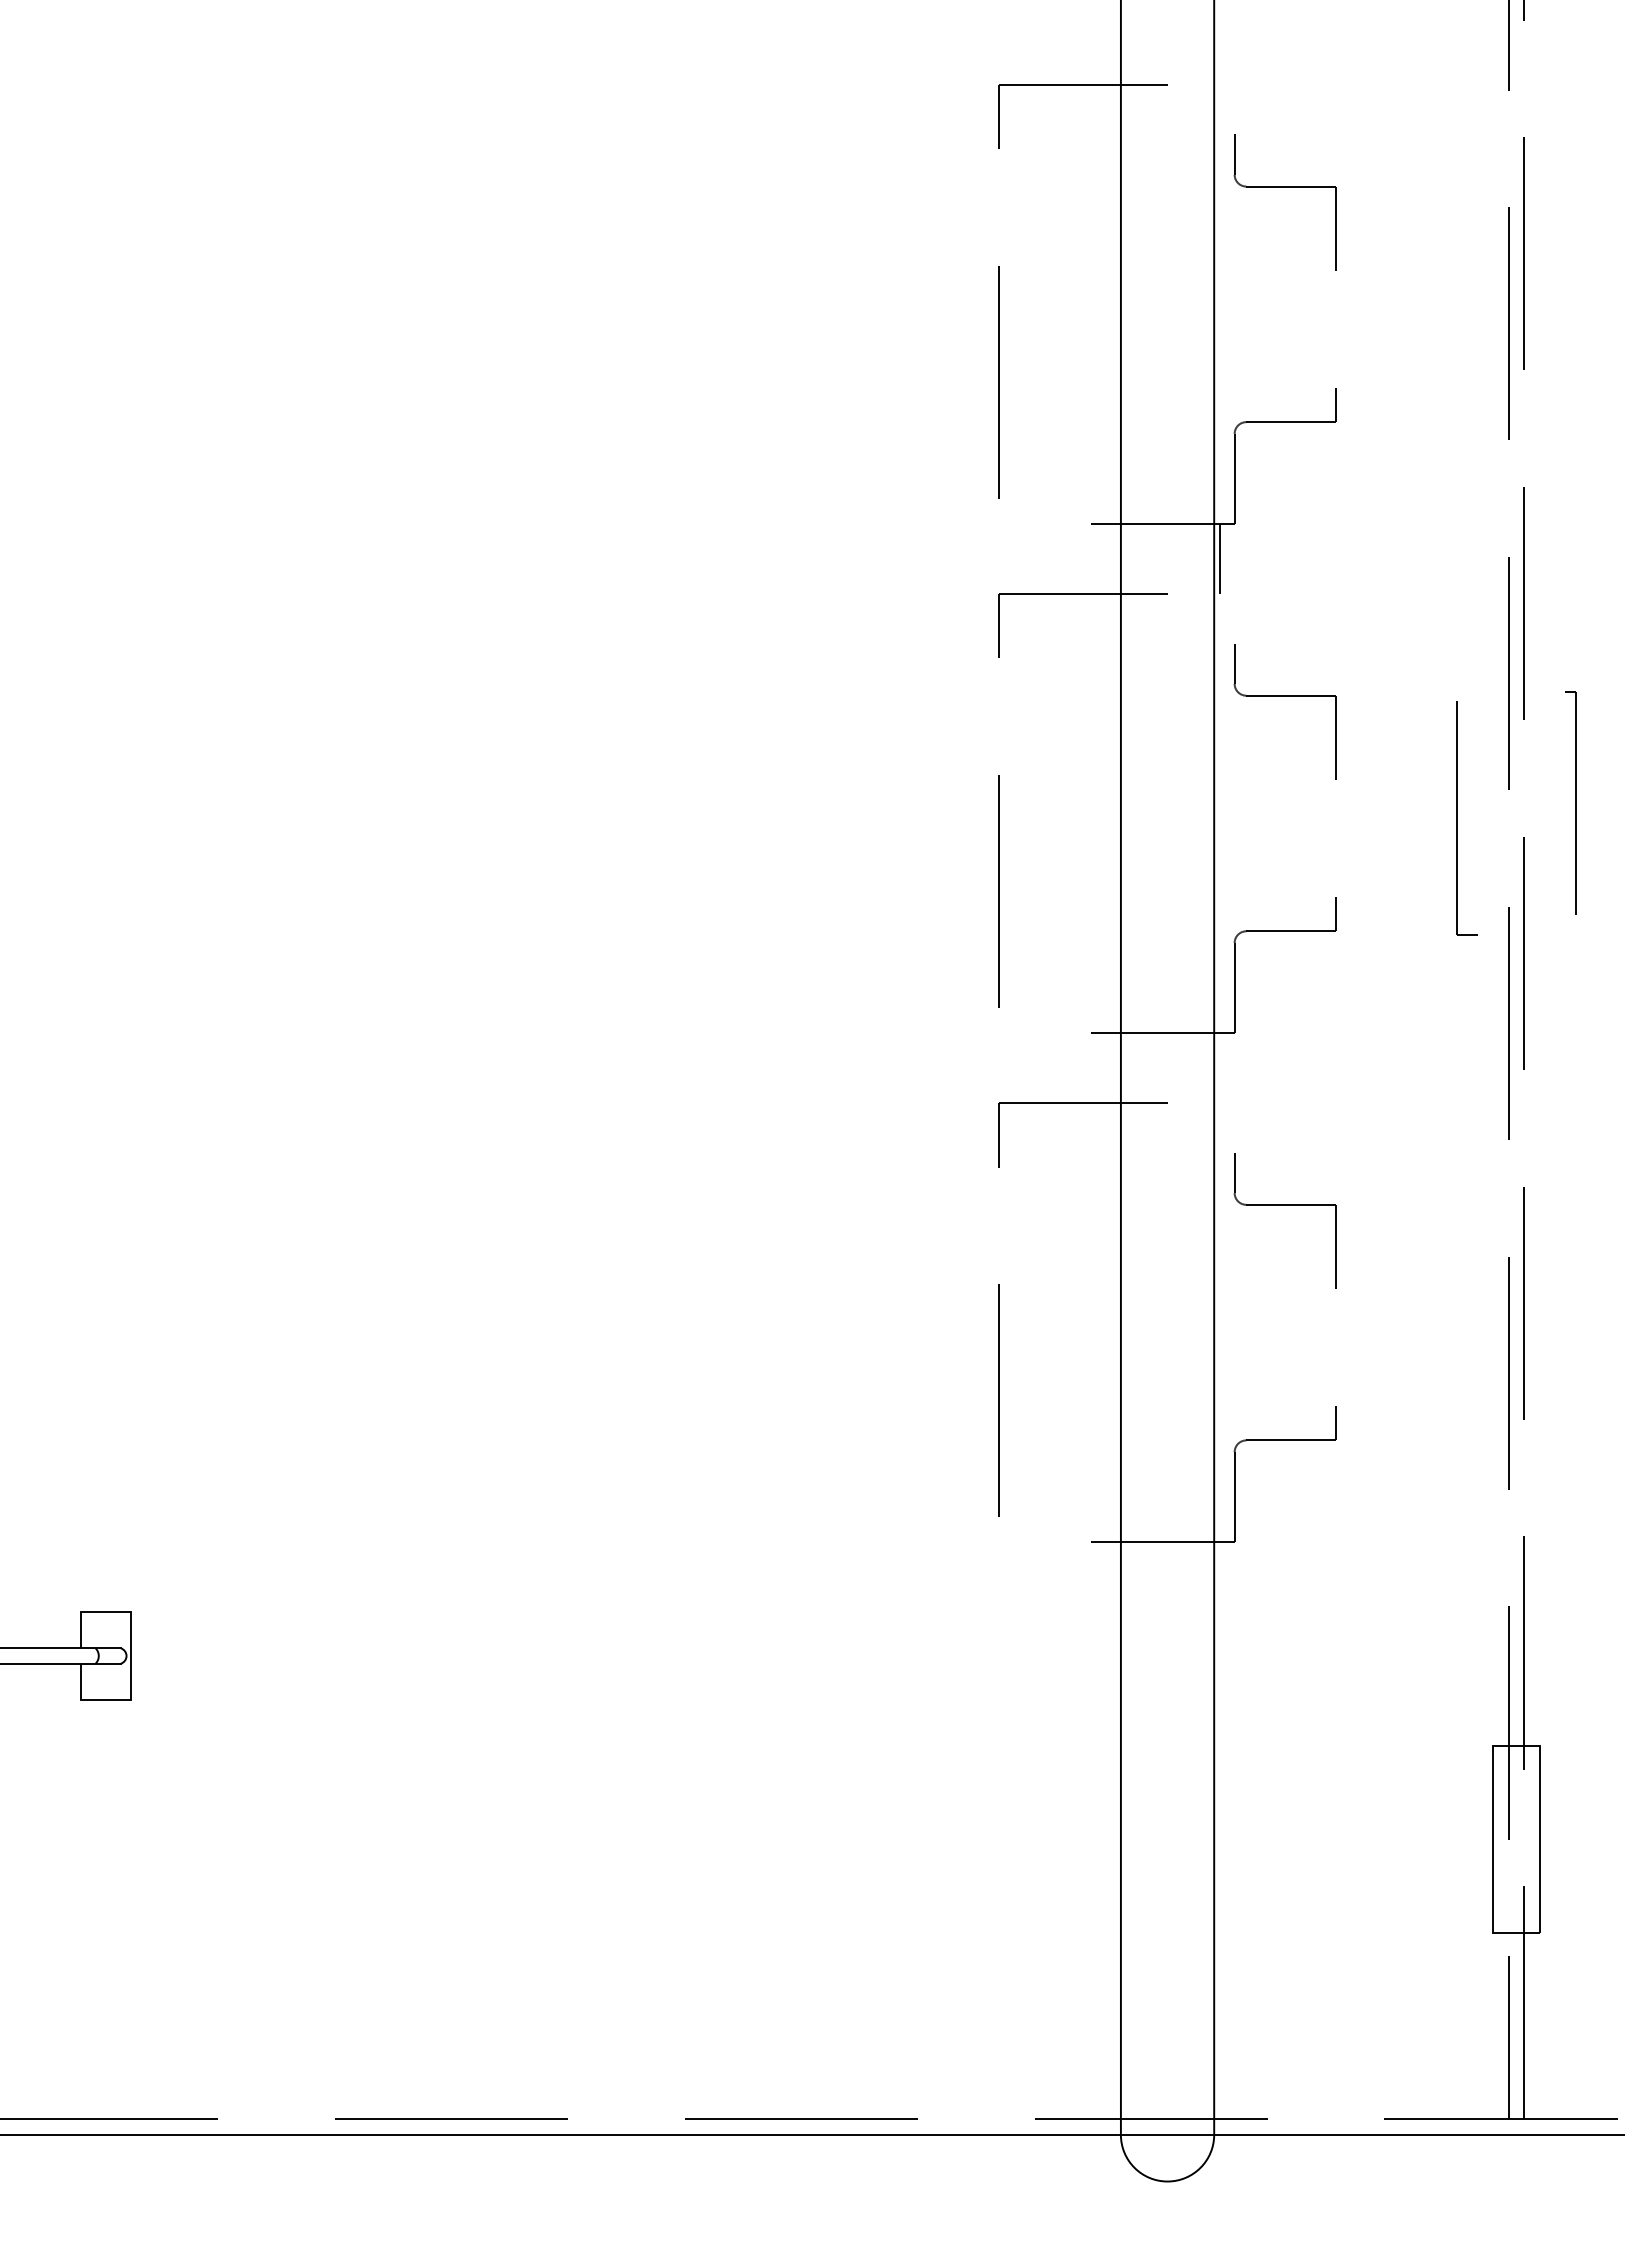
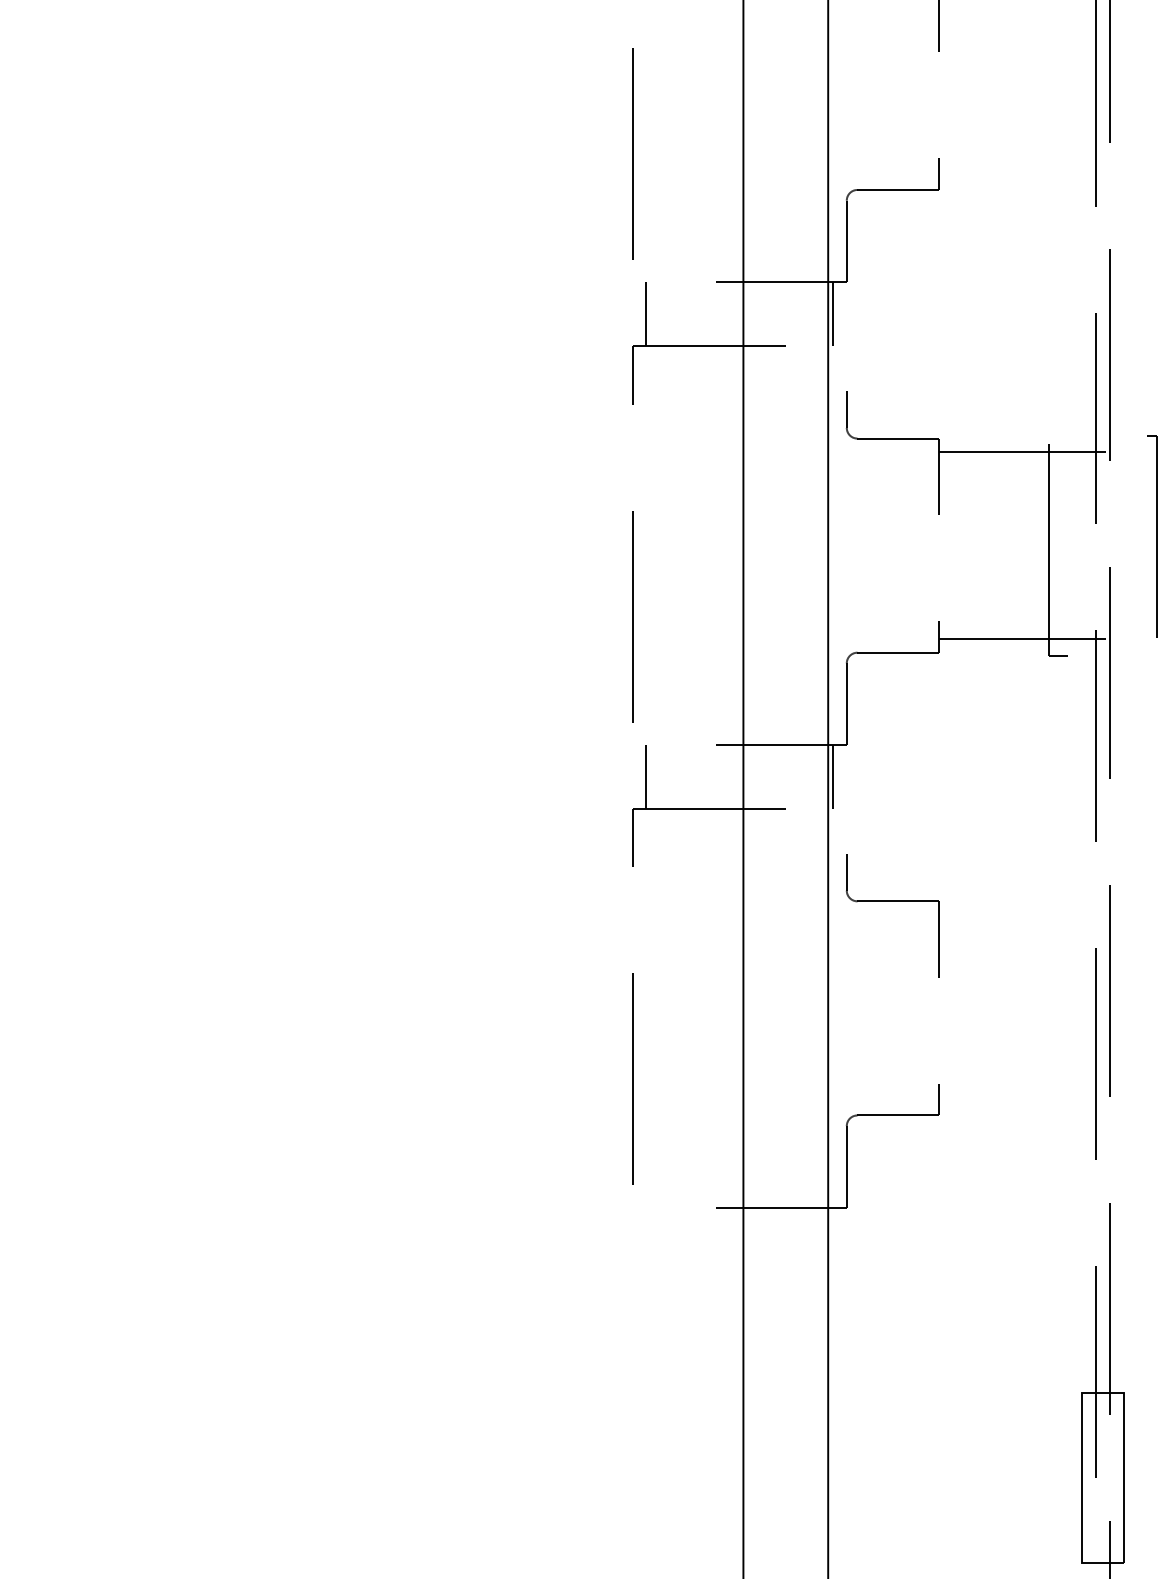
line: (1013, 558) -> (645, 313), added
line: (1427, 710) -> (1022, 452), added
line: (1427, 916) -> (1022, 639), added
line: (1013, 1068) -> (645, 777), added
line: (1219, 1068) -> (833, 777), added

